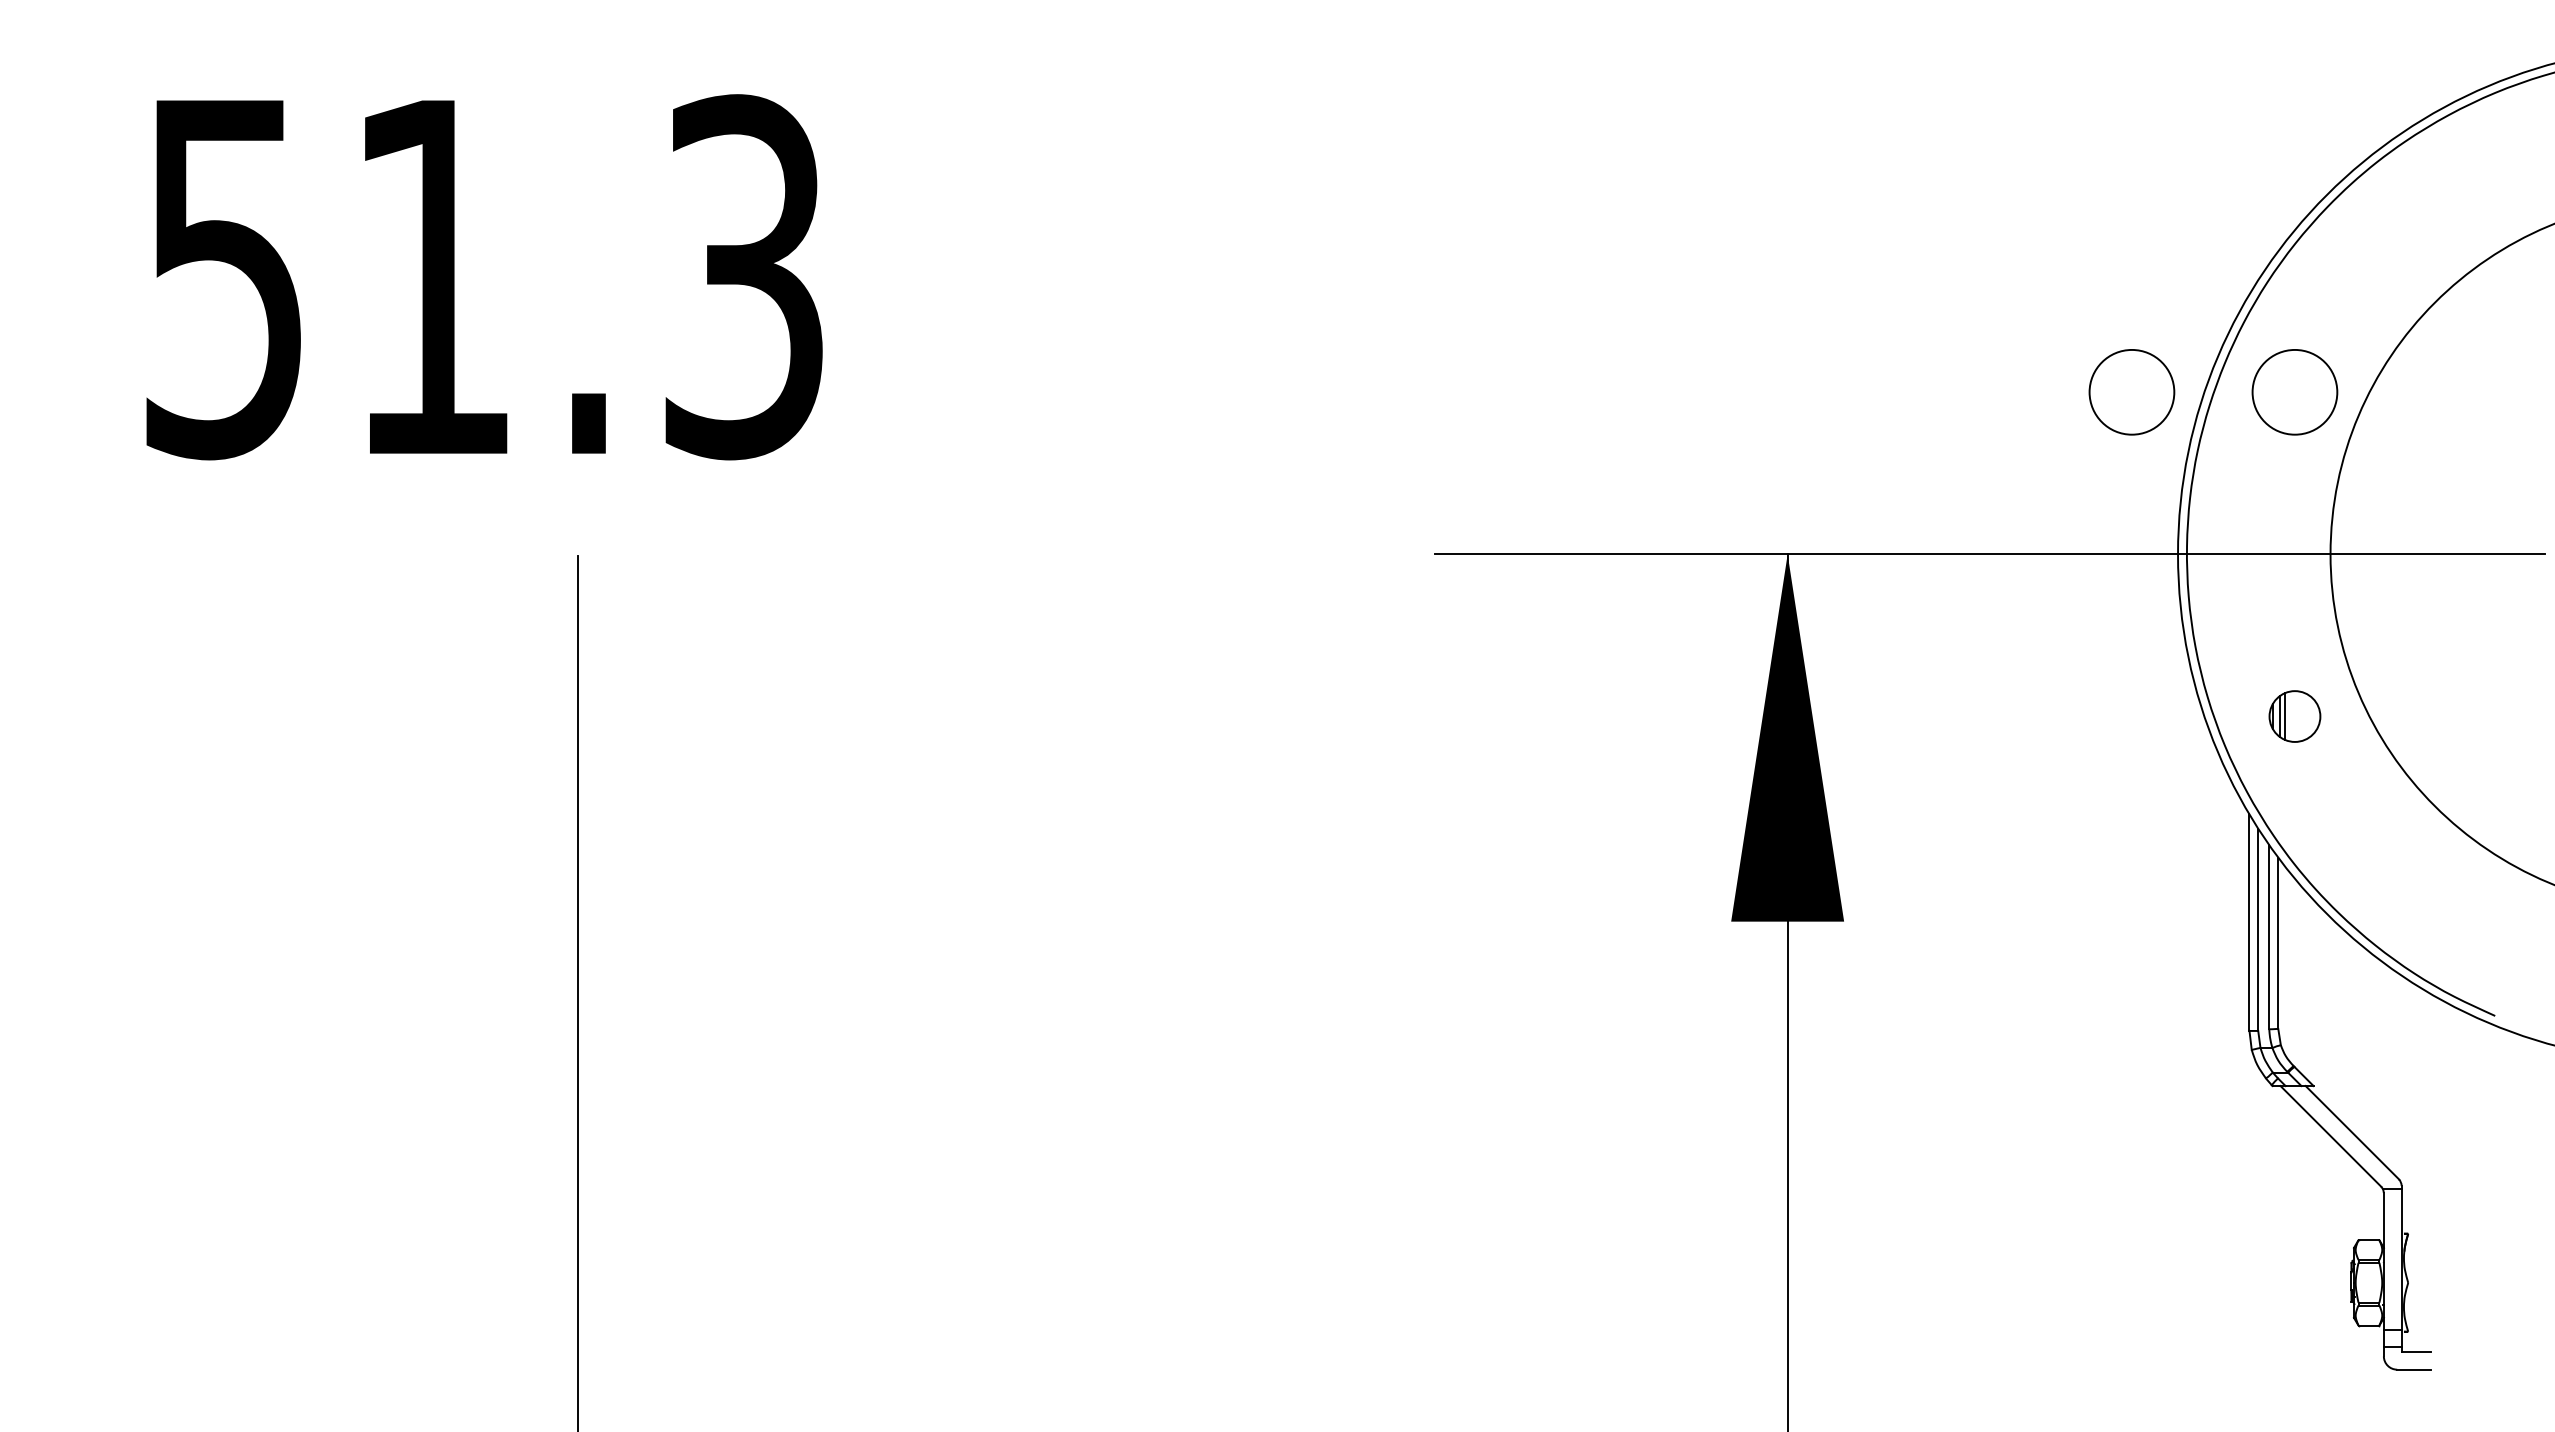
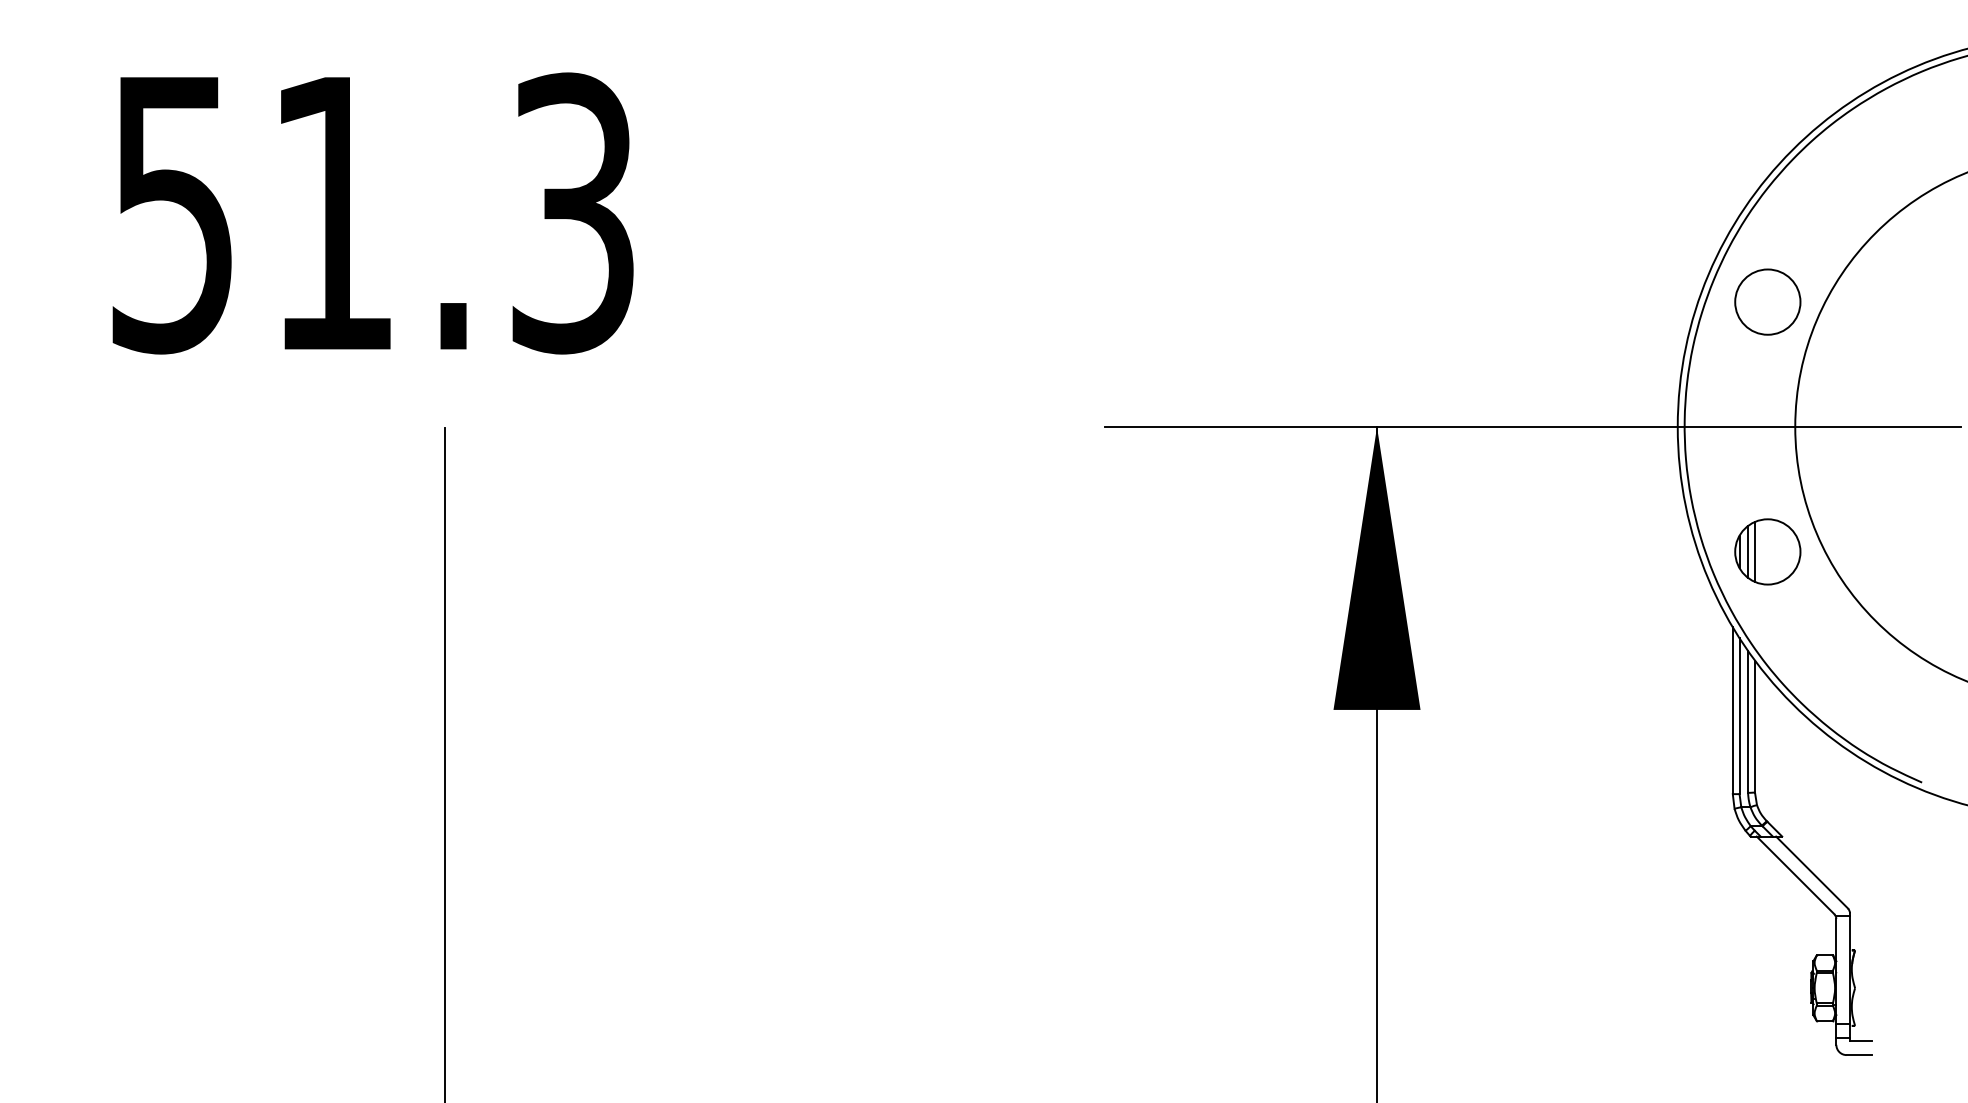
circle: (2131, 392) -> (1641, 302), removed
part: (2294, 716) -> (1767, 551), size x1.67

